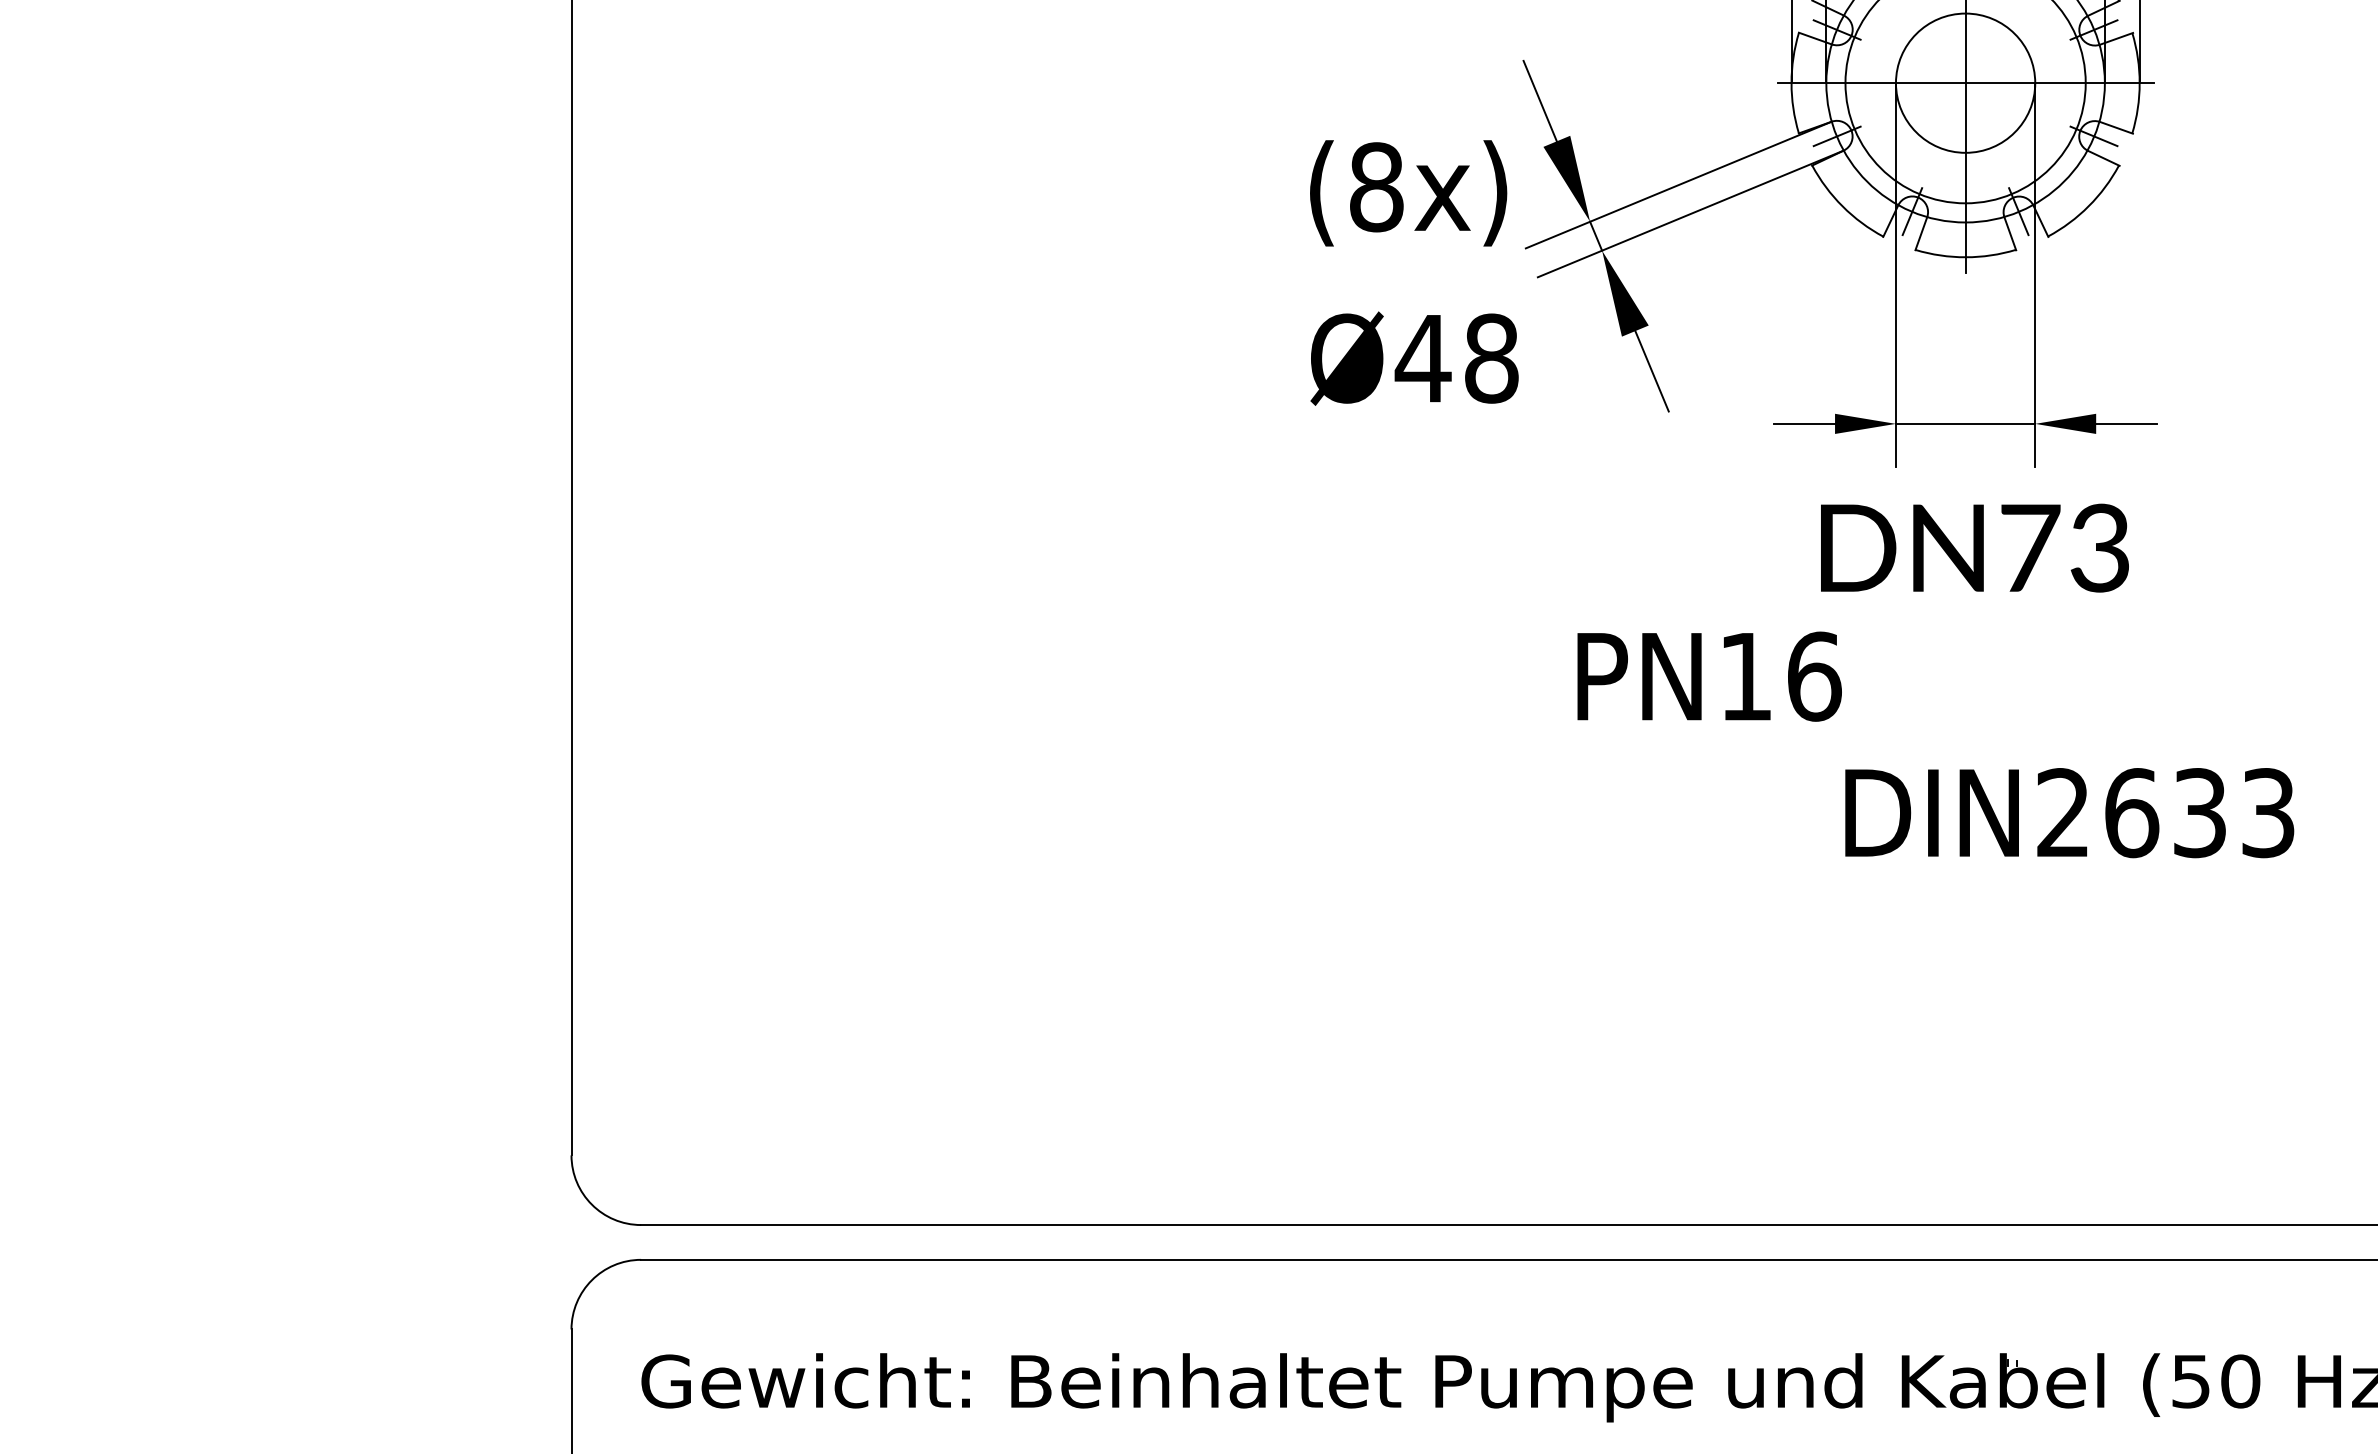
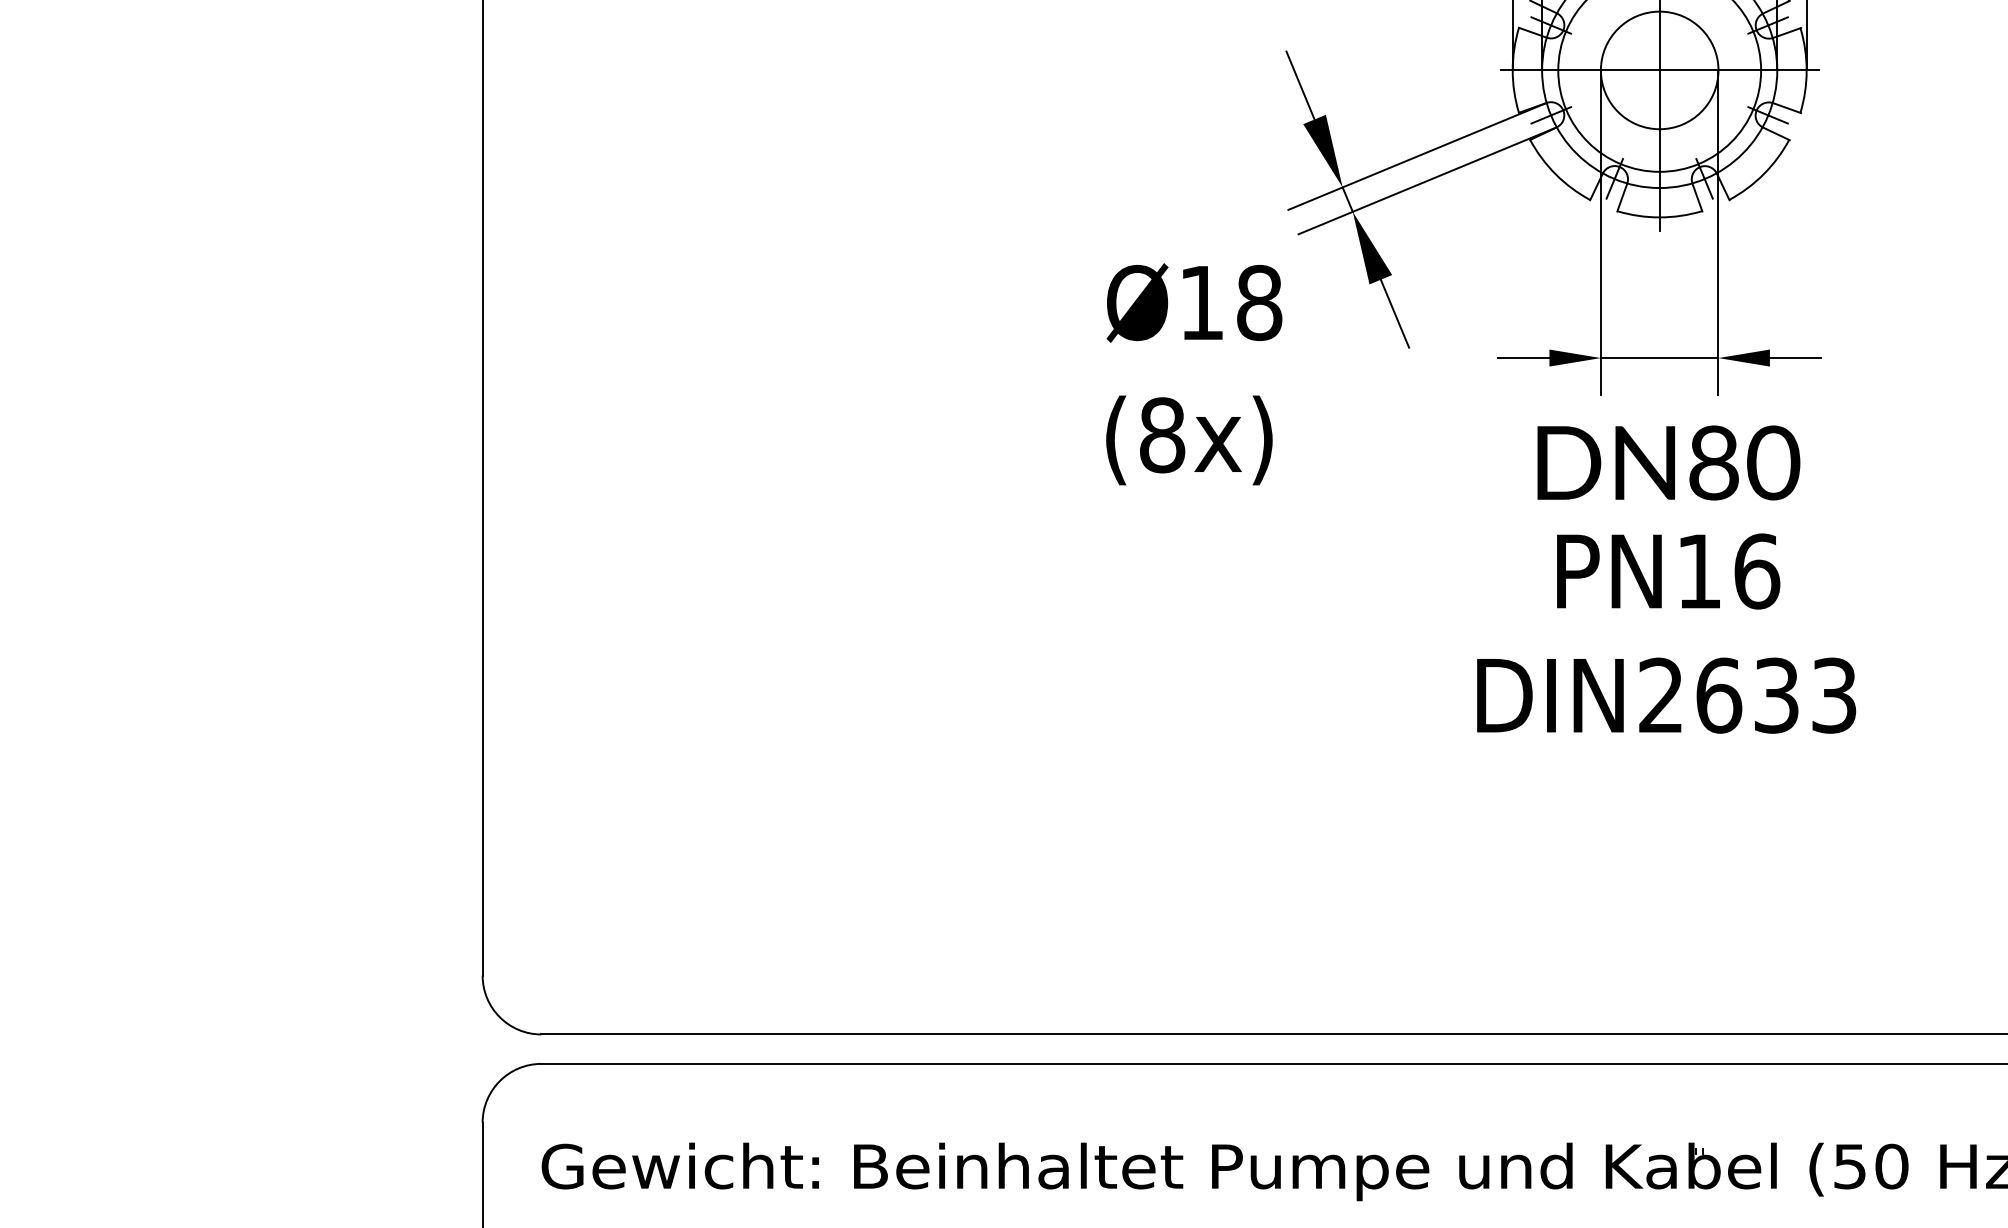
text: (1408, 193) -> (1189, 440), moved
text: (1422, 358) -> (1201, 302), Ø48 -> Ø18
text: (2066, 547) -> (1744, 462), DN73 -> DN80
text: (1709, 676) -> (1668, 571), moved
text: (2069, 812) -> (1666, 695), moved

